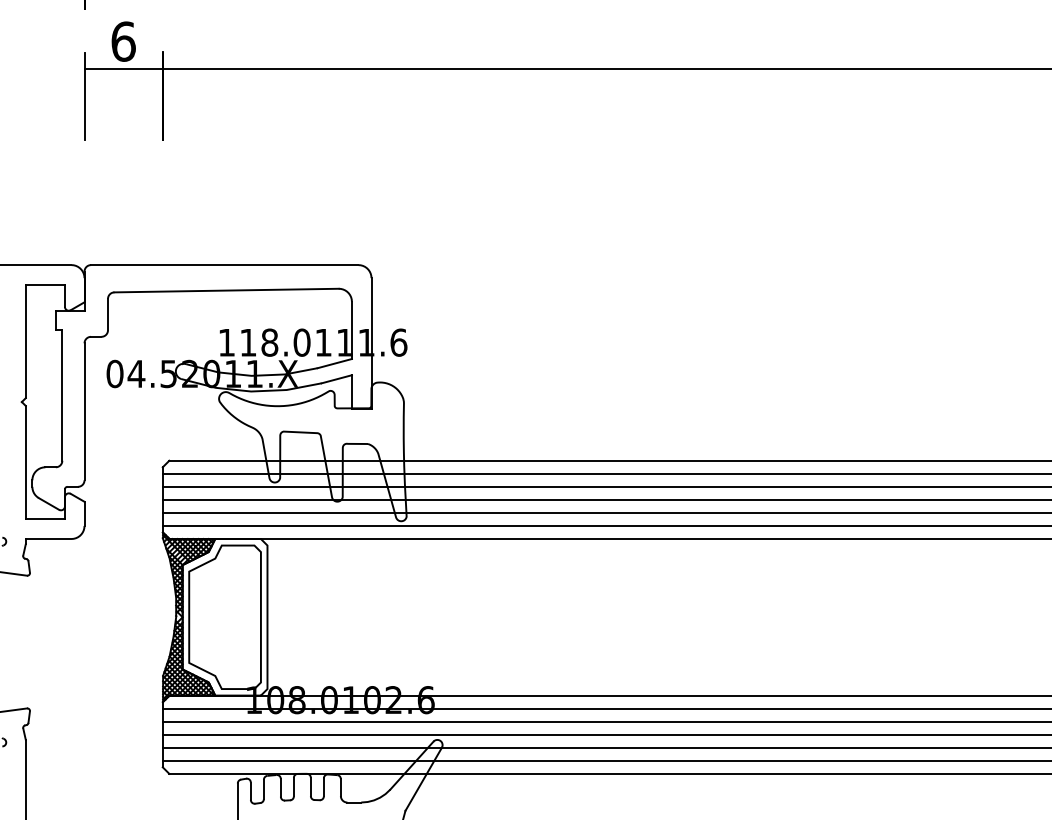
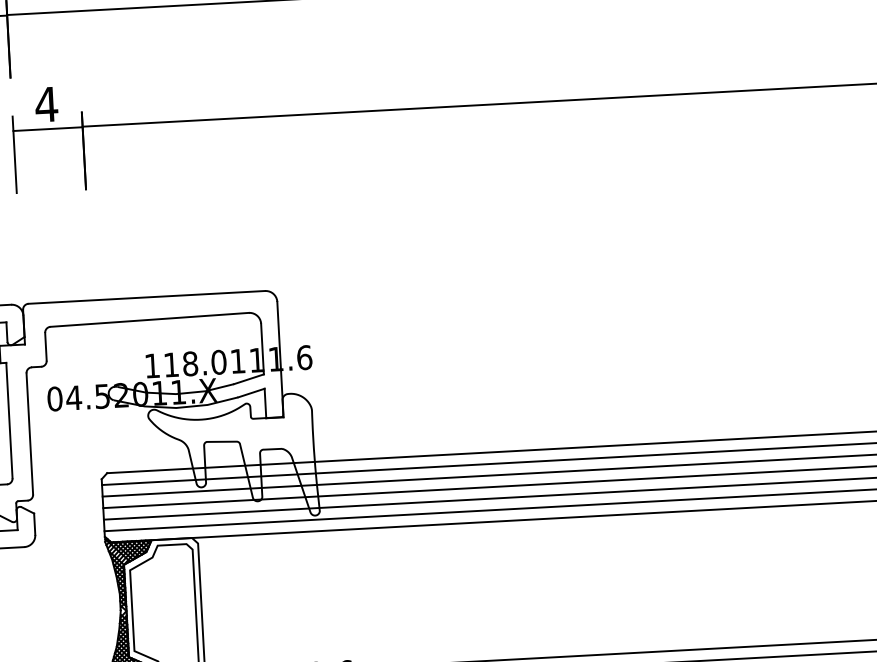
text: (123, 41) -> (46, 104), 6 -> 4

